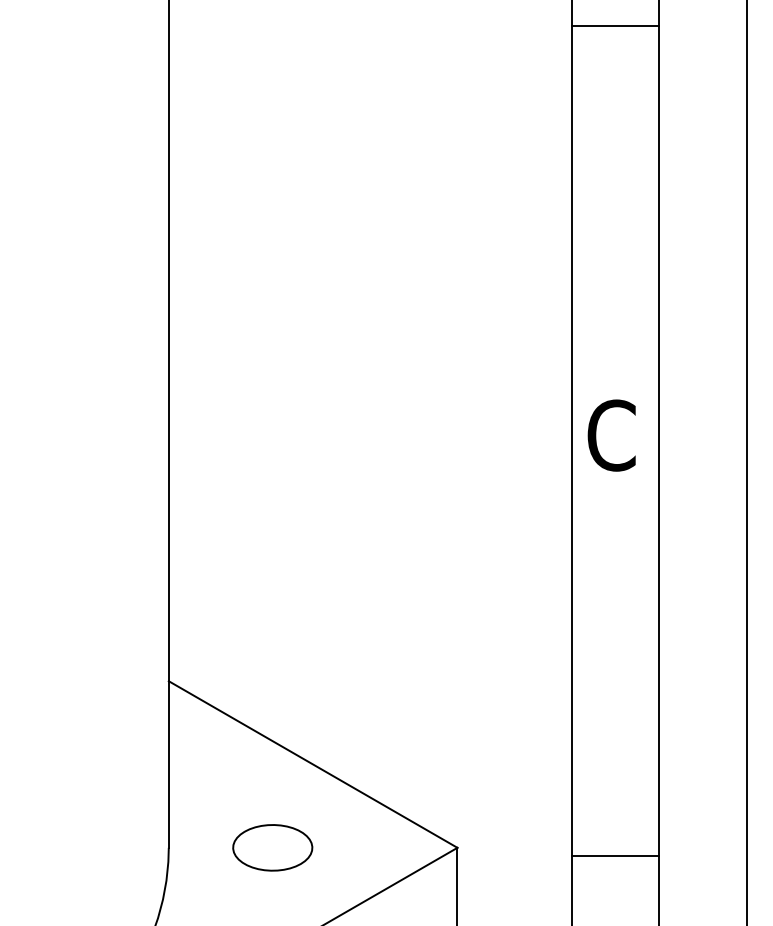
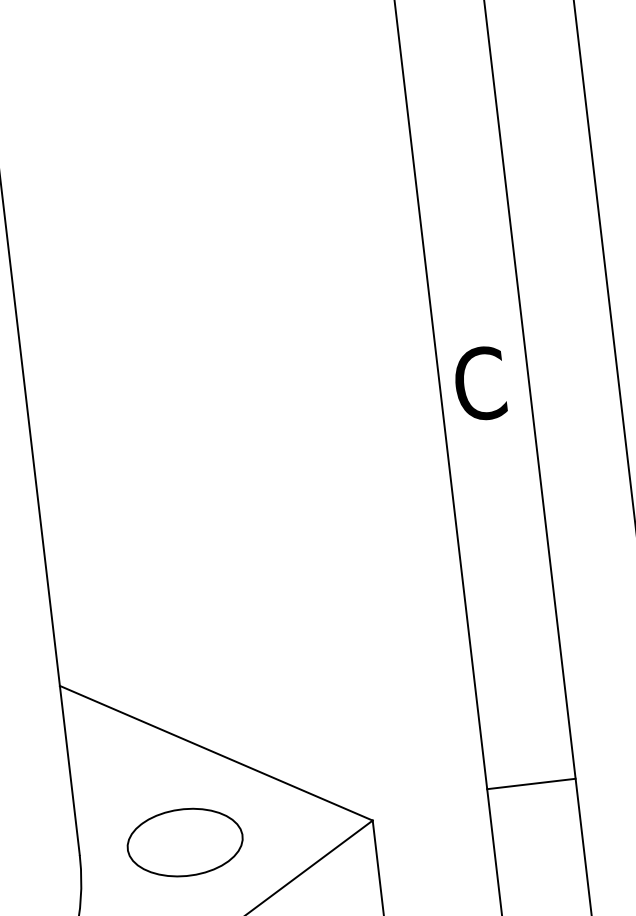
part: (272, 847) -> (184, 842), size x1.43
line: (615, 856) -> (531, 784), moved

